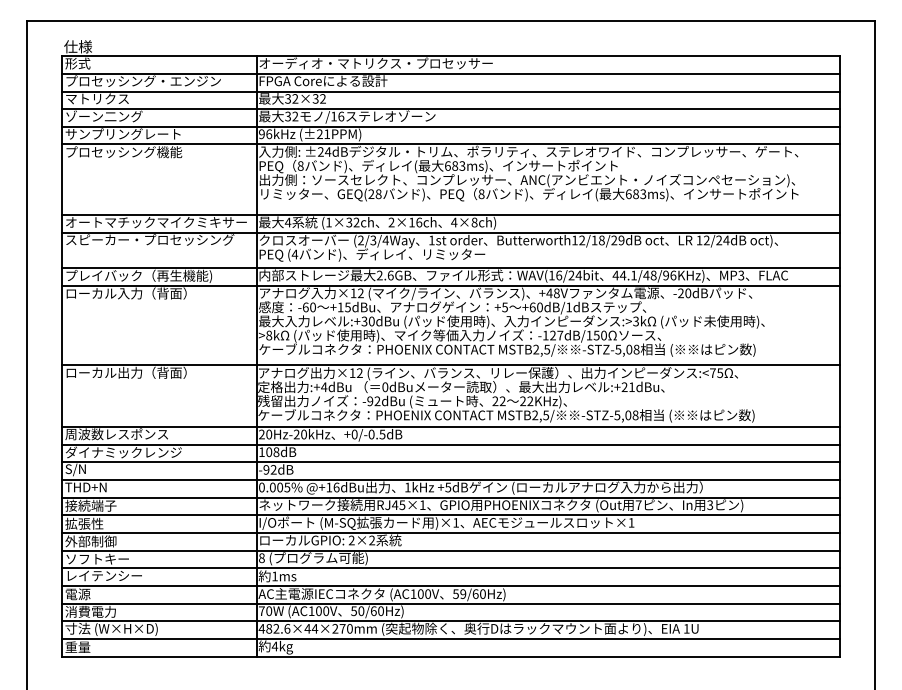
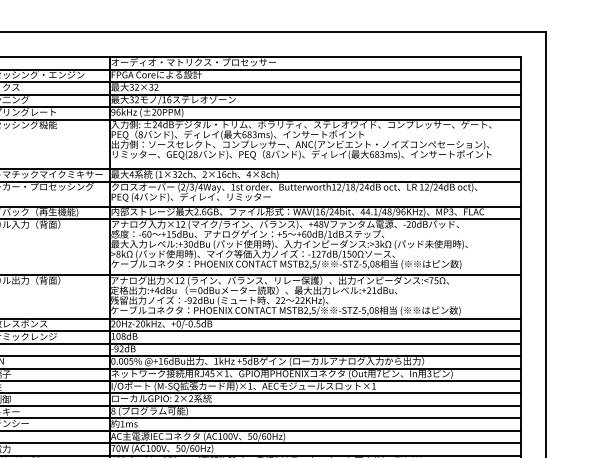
text: (327, 134) -> (159, 112), (±21PPM) -> (±20PPM)
text: (621, 240) -> (366, 187), Butterworth12/18/29dB -> Butterworth12/18/24dB
text: (463, 593) -> (255, 436), 59/60Hz) -> 50/60Hz)

